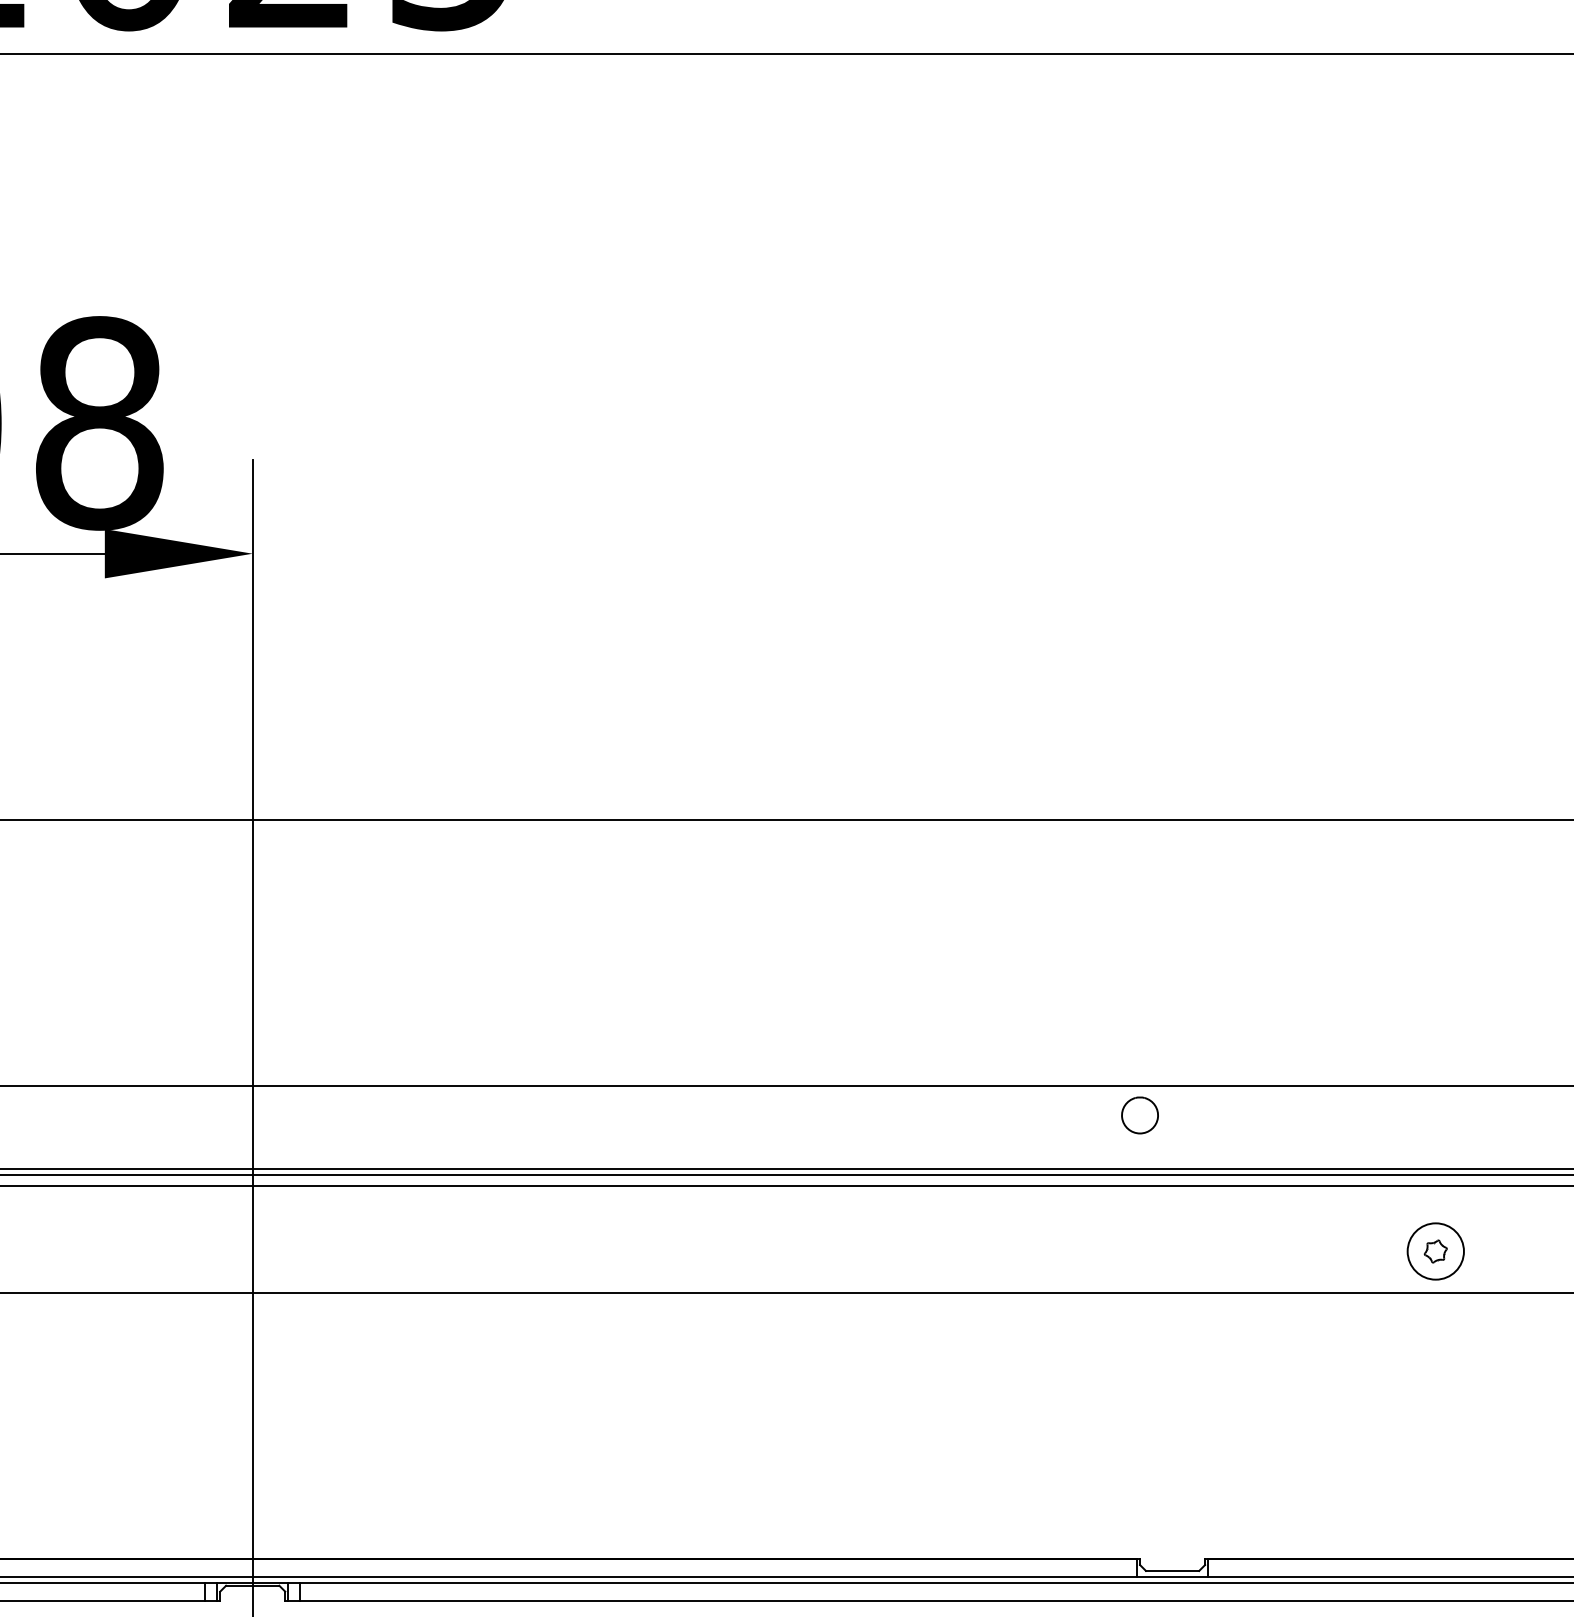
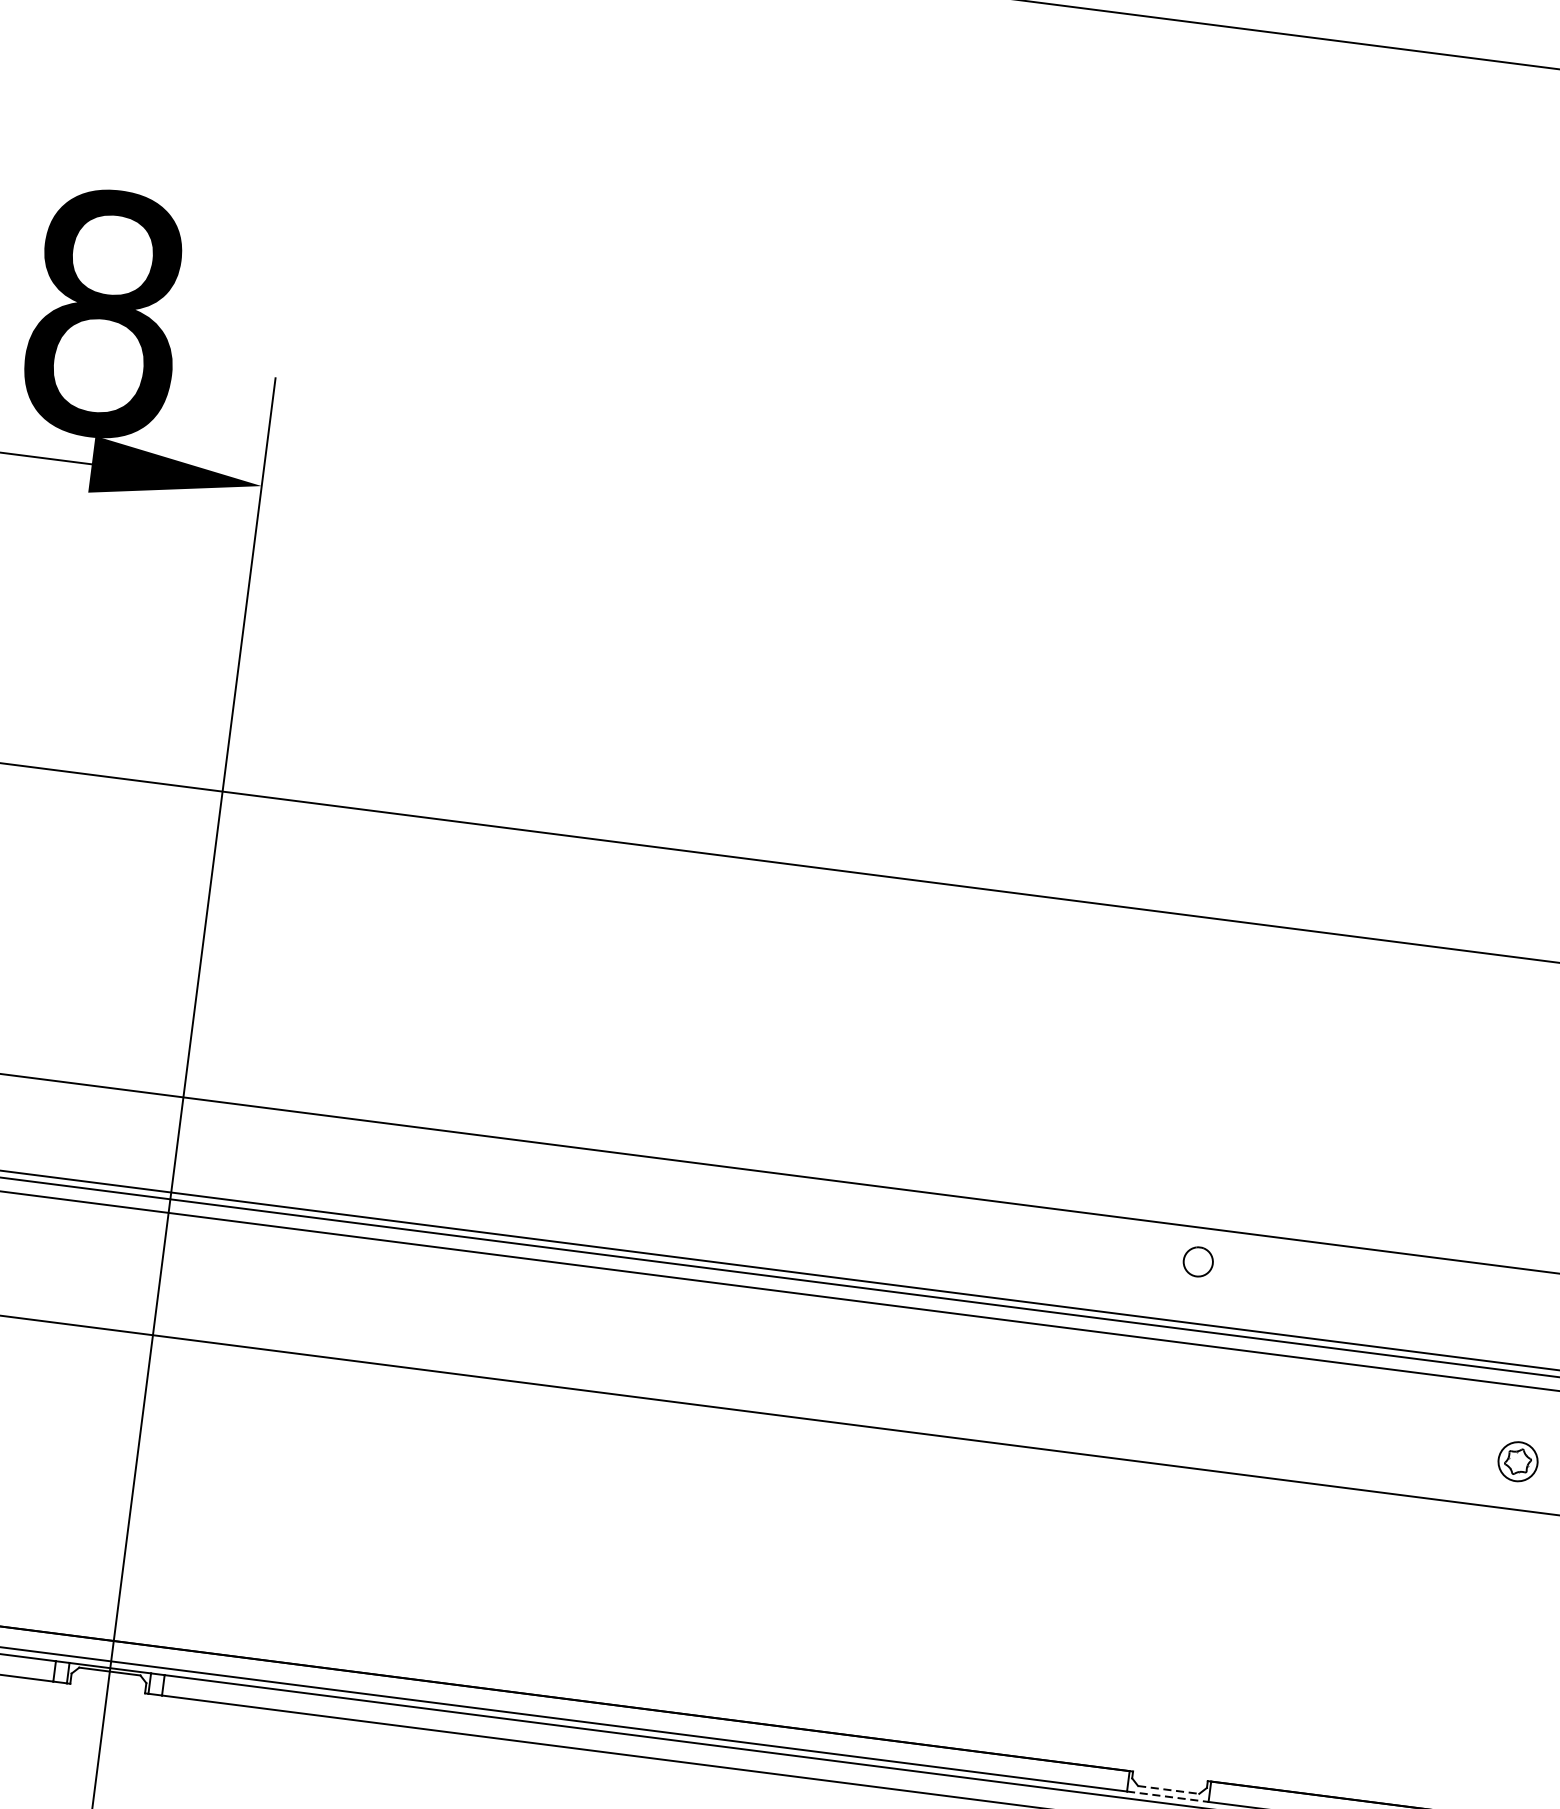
part: (1139, 1115) -> (1197, 1261), size x0.7
circle: (1435, 1251) -> (1517, 1461), size x0.6
line: (1172, 1570) -> (1168, 1789), solid -> dashed
line: (1173, 1576) -> (1168, 1796), solid -> dashed

